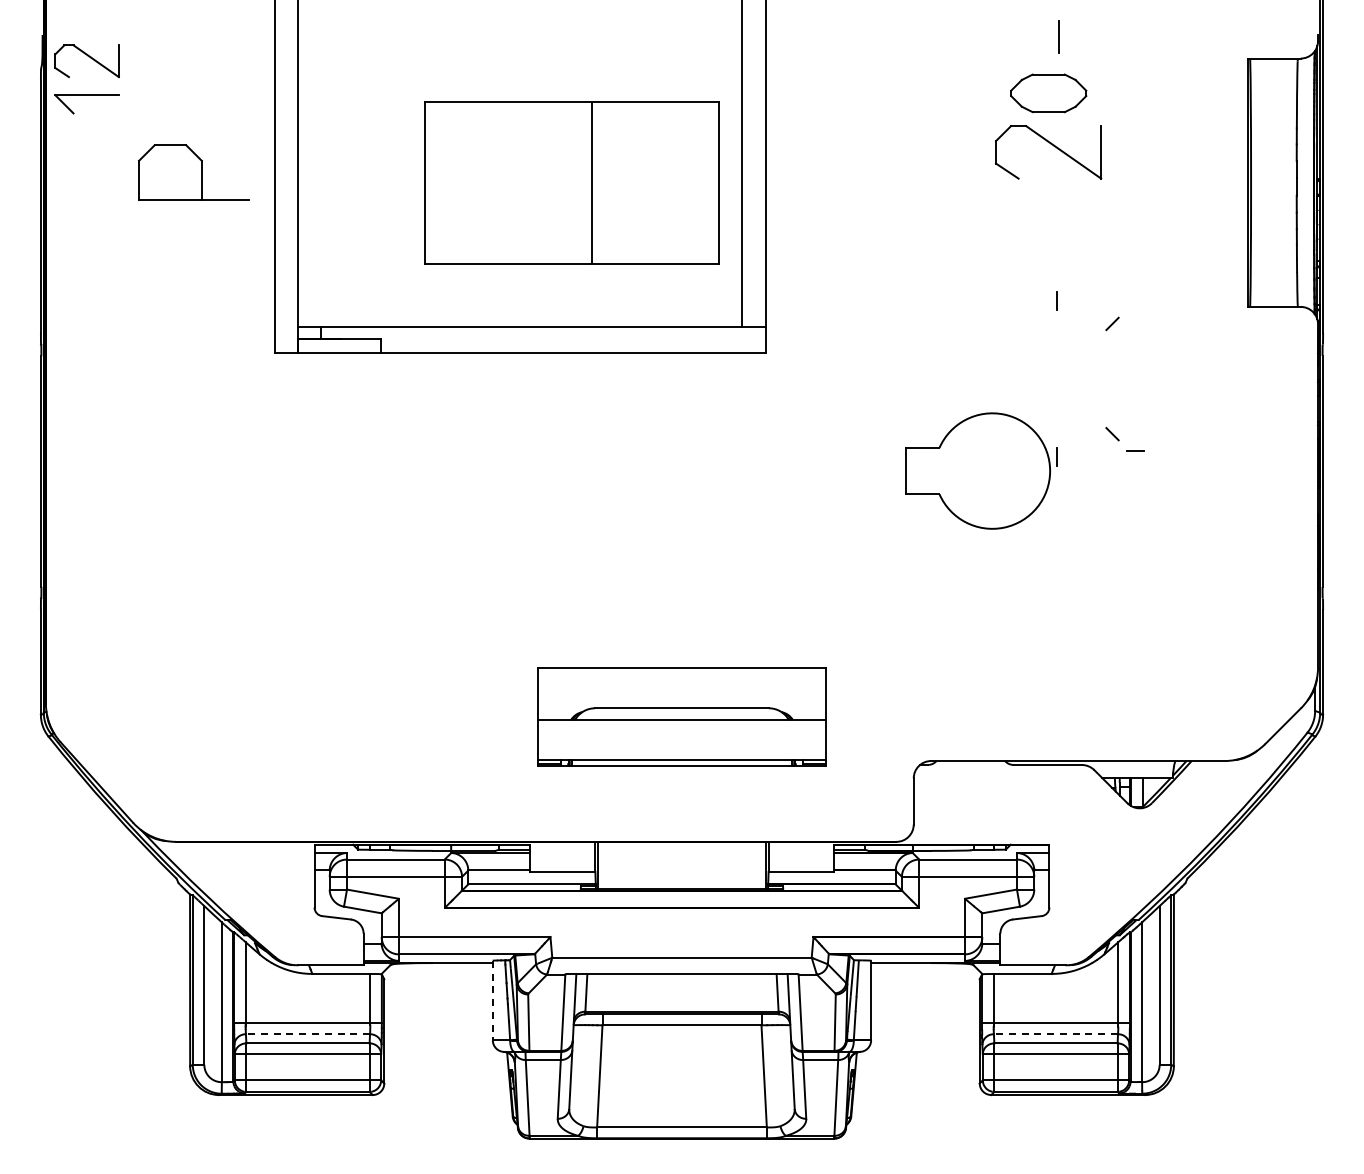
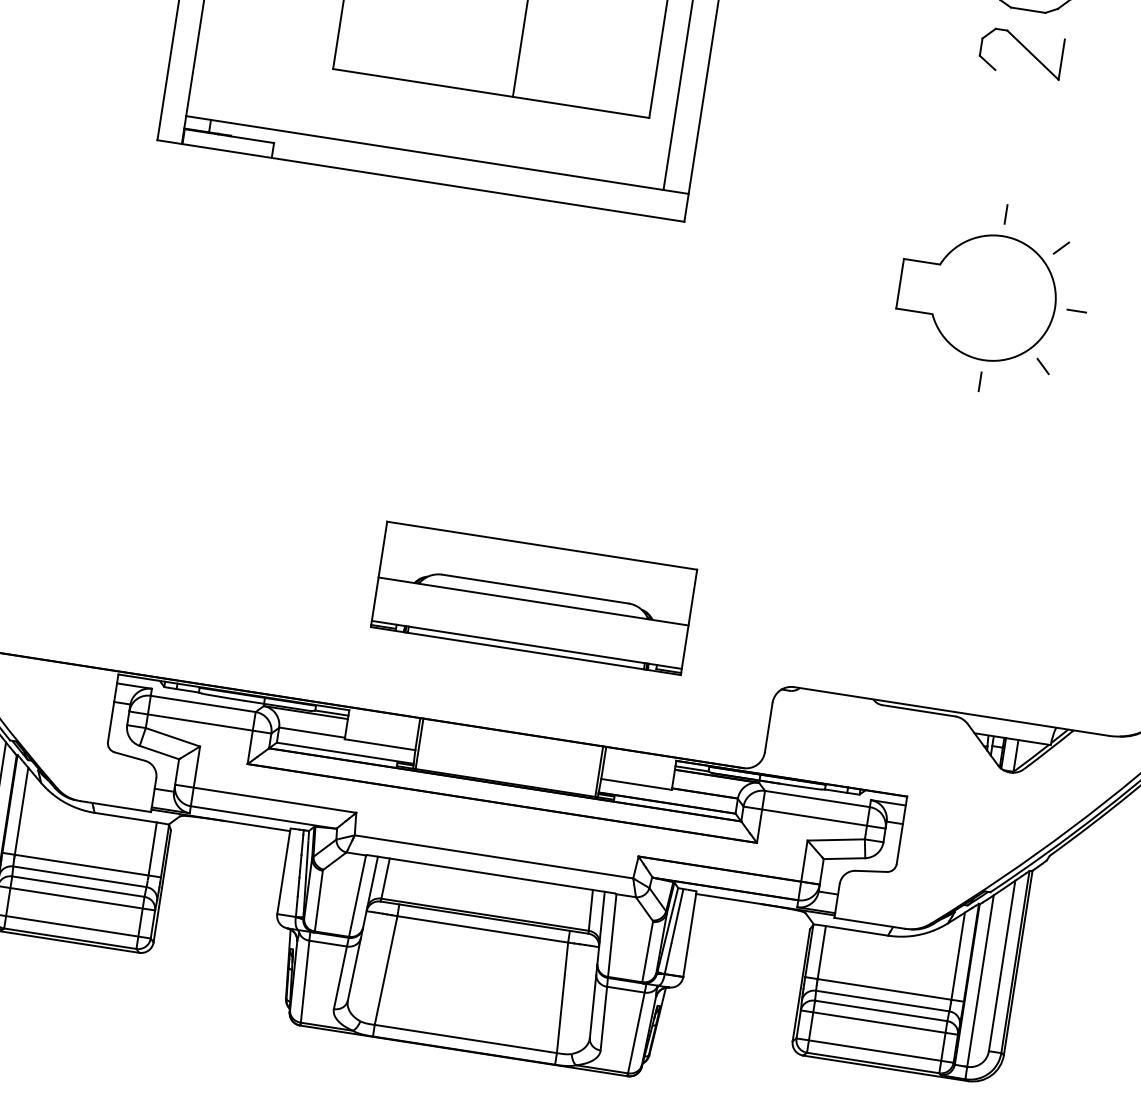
part: (1048, 152) -> (1021, 53), size x0.71
line: (1135, 450) -> (1077, 310), moved
part: (977, 470) -> (977, 295), moved
line: (492, 1000) -> (283, 871), dashed -> solid
line: (307, 1034) -> (79, 877), dashed -> solid
line: (1055, 1034) -> (882, 1001), dashed -> solid

